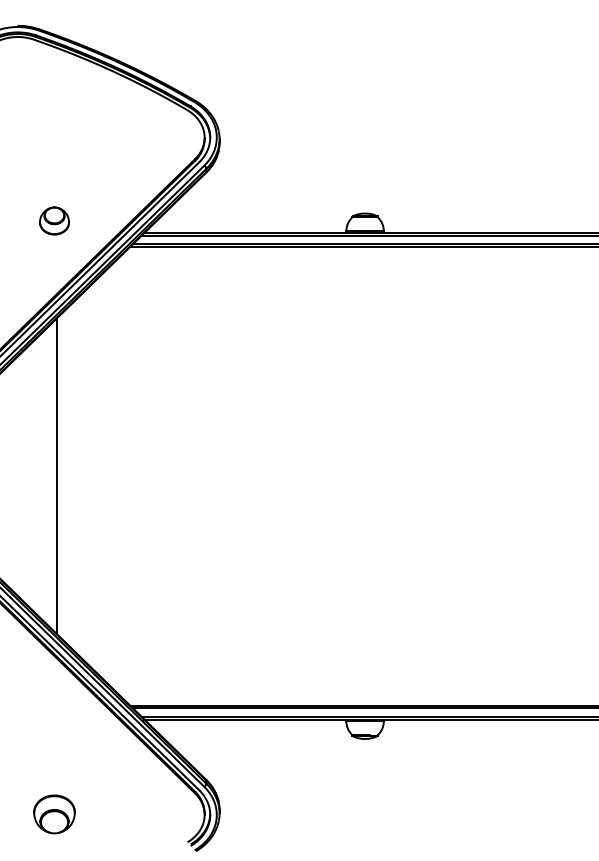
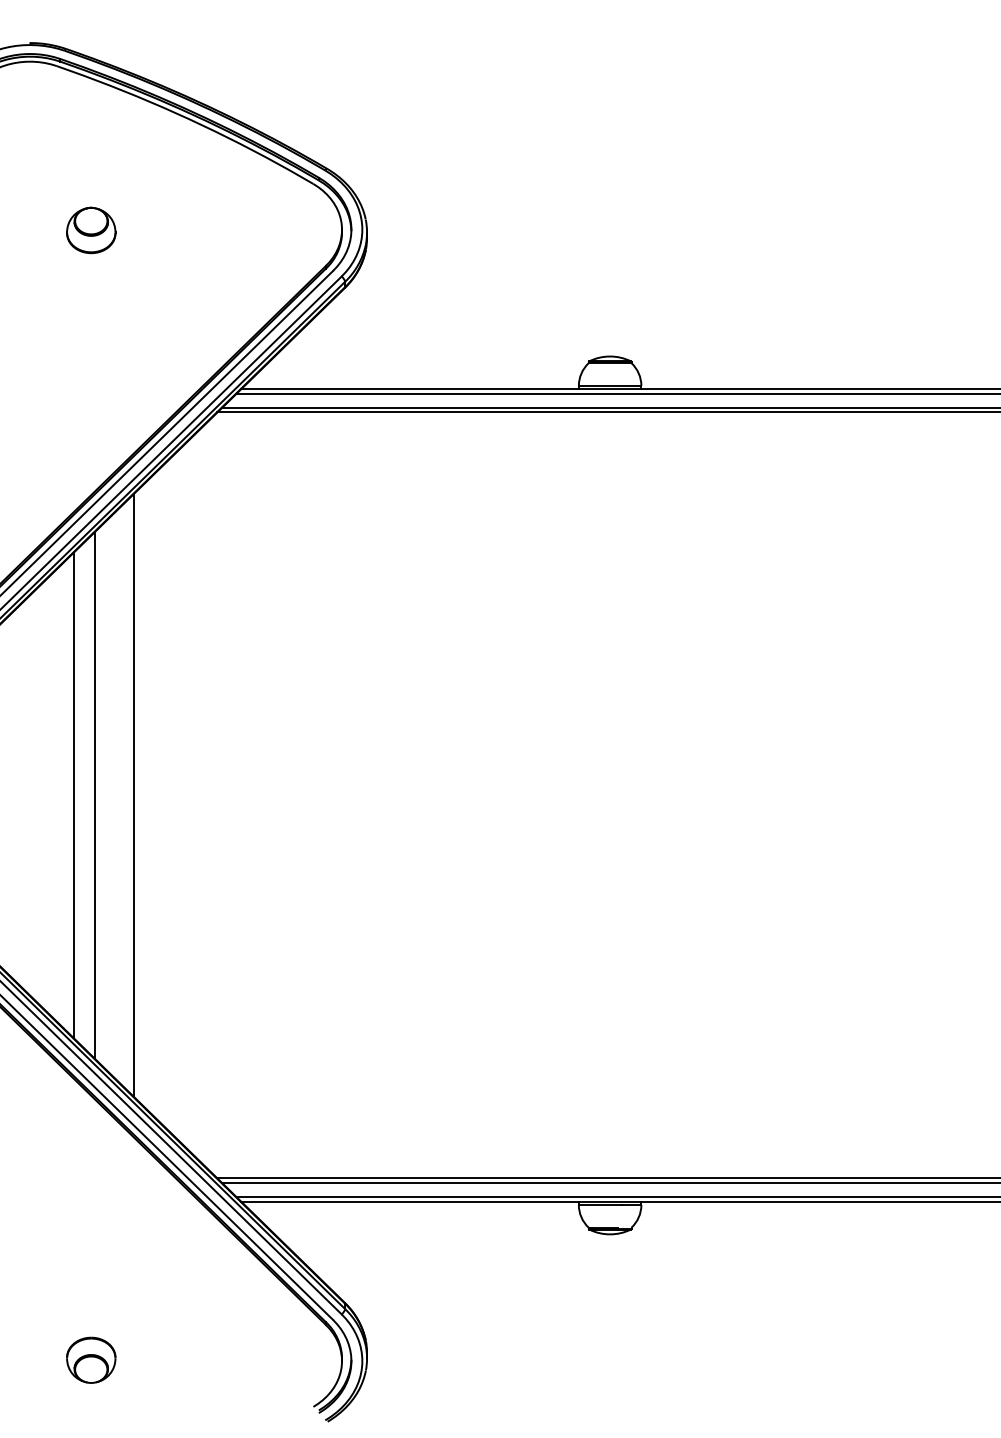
part: (54, 220) -> (91, 229), moved
line: (80, 475) -> (134, 794), added
line: (43, 476) -> (72, 795), added
part: (54, 814) -> (91, 1360), size x0.71

